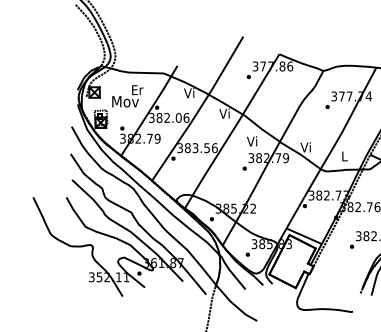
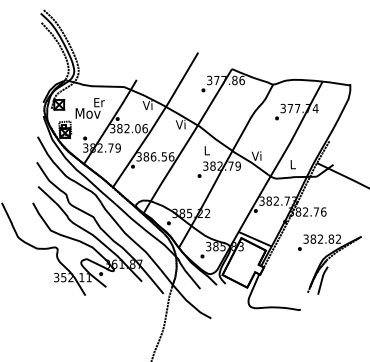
text: (252, 141) -> (206, 150), Vi -> L
text: (195, 147) -> (153, 156), 383.56 -> 386.56

